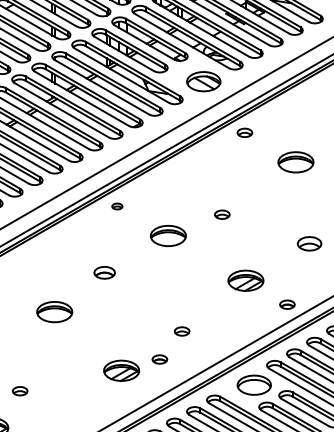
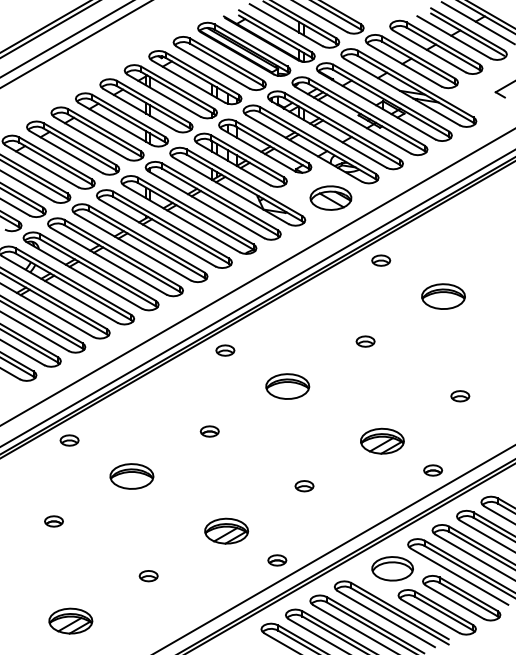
part: (117, 206) -> (225, 350), size x1.43
part: (222, 214) -> (365, 341), moved
part: (309, 244) -> (460, 396), size x0.62
part: (104, 272) -> (209, 431), size x0.71
part: (54, 312) -> (131, 476), moved
part: (182, 331) -> (304, 486), moved
part: (160, 359) -> (277, 560), moved
part: (121, 370) -> (226, 530), moved
part: (20, 391) -> (148, 576), moved

